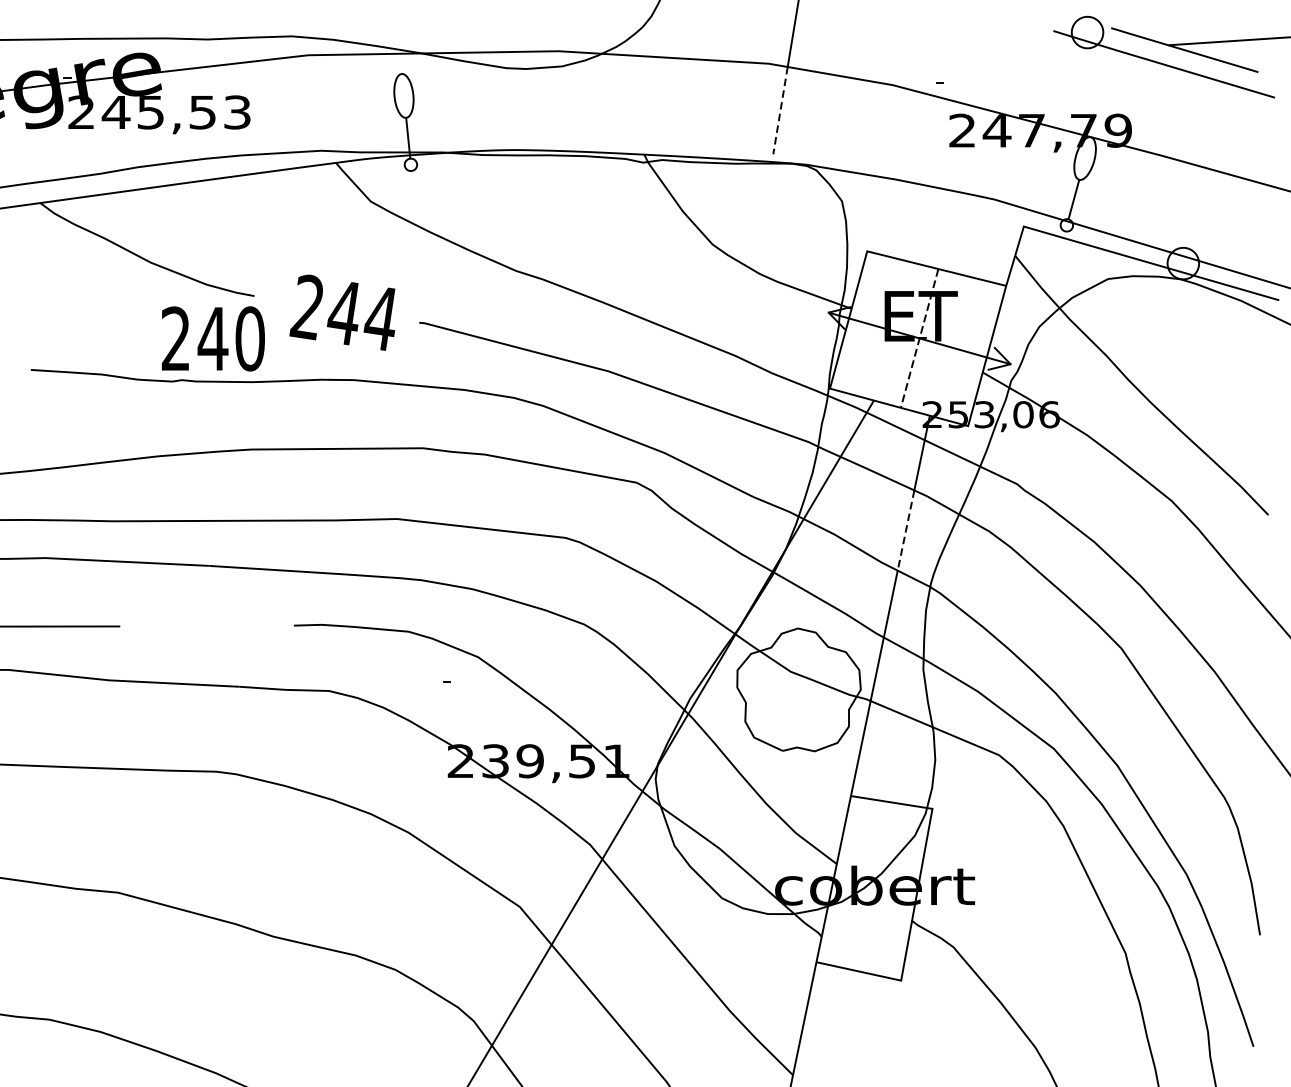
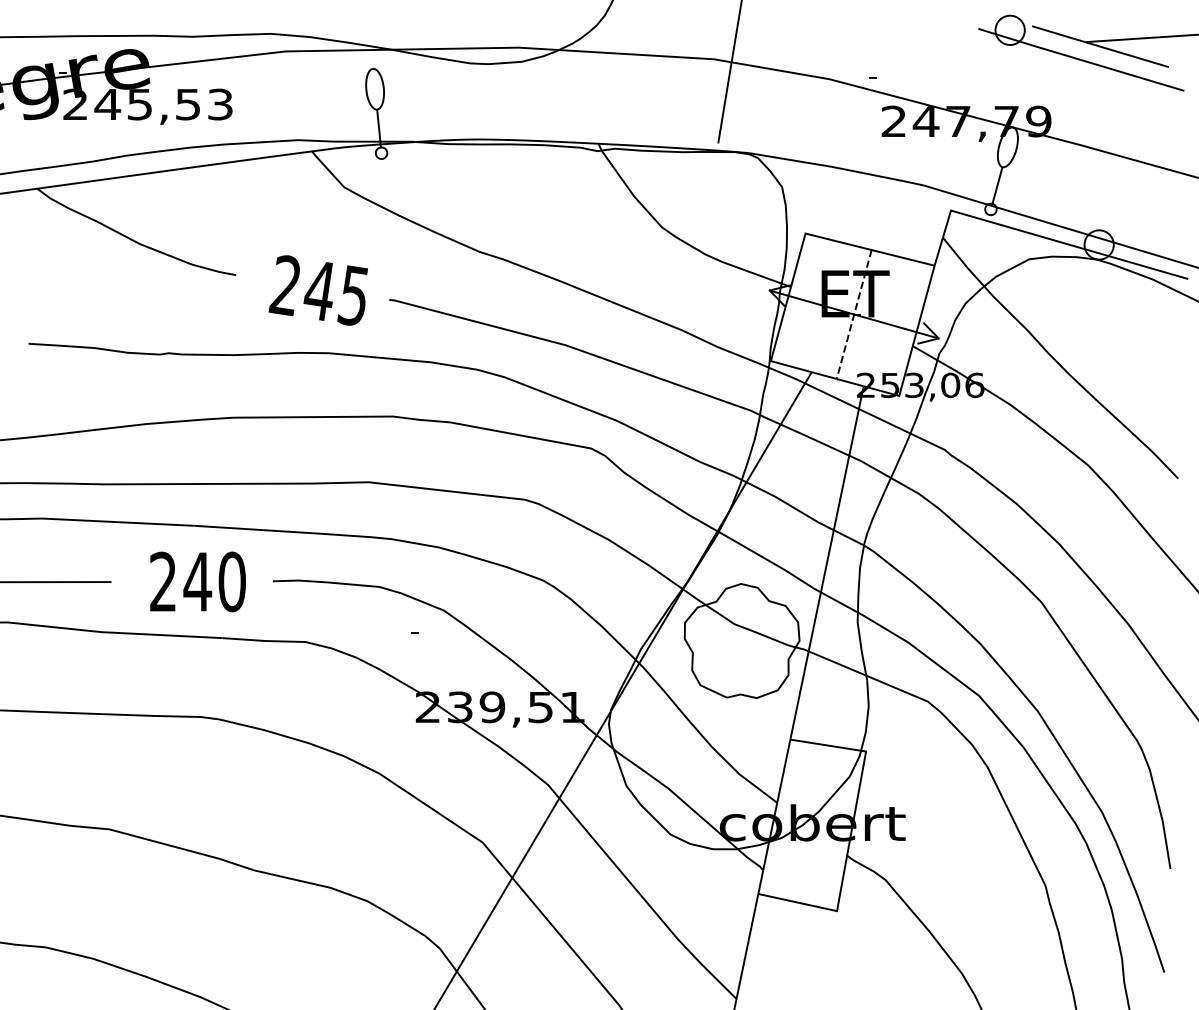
line: (780, 111) -> (724, 103), dashed -> solid
text: (379, 317) -> (352, 295), 244 -> 245
text: (212, 338) -> (197, 581), moved
line: (905, 531) -> (841, 493), dashed -> solid

